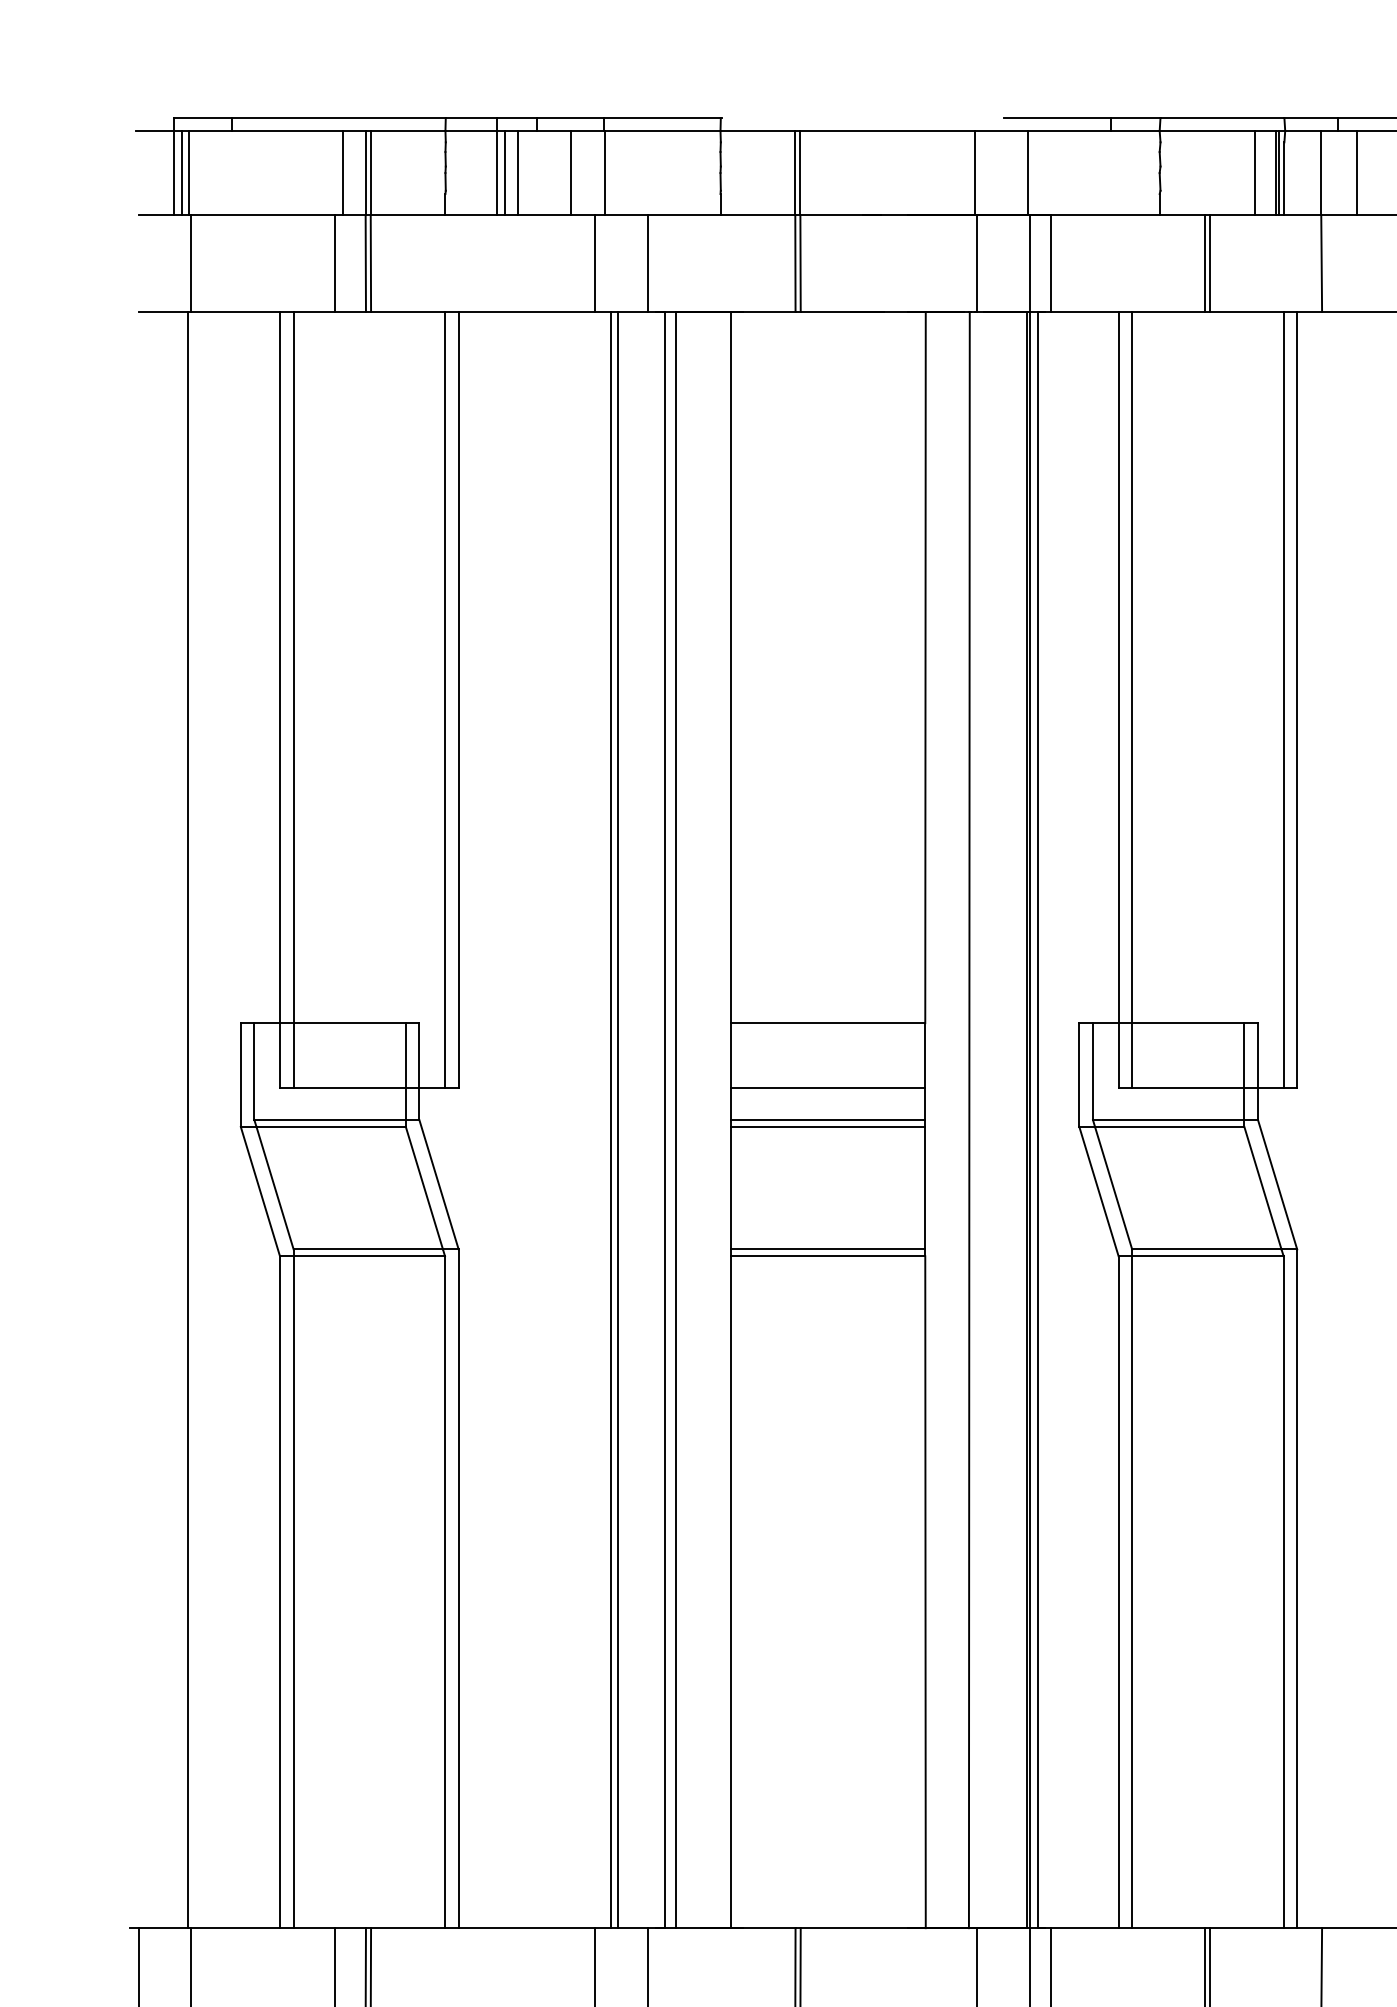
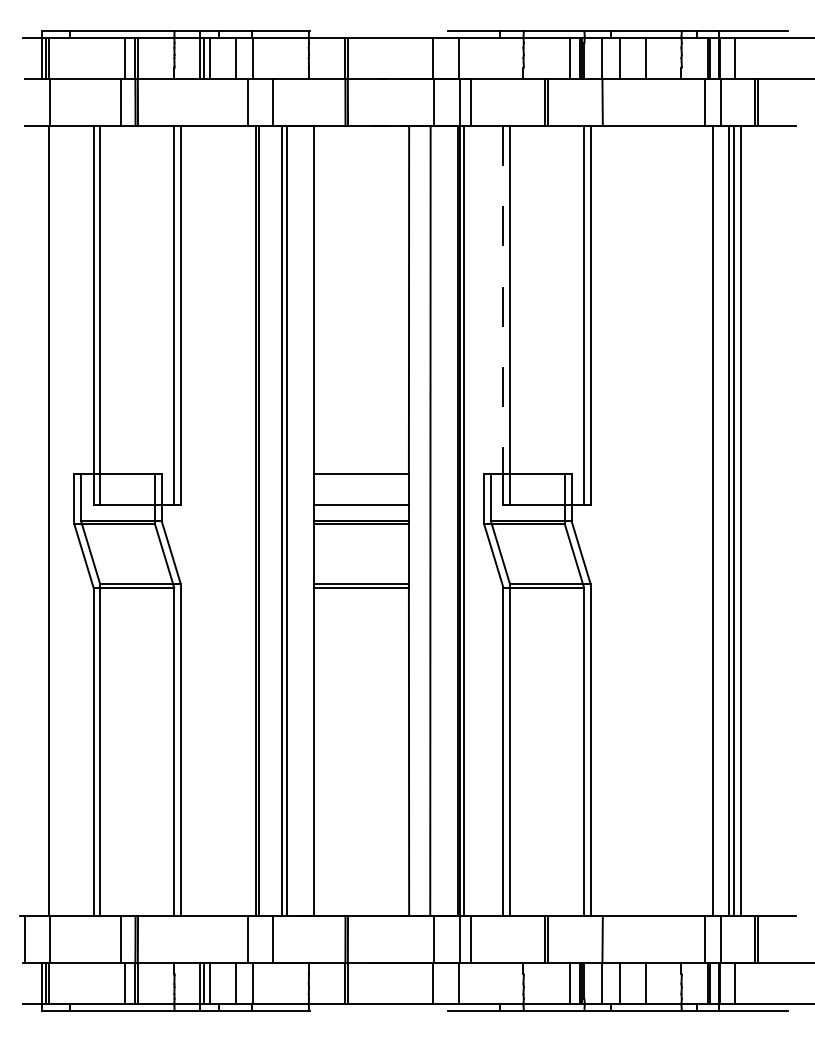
line: (1118, 666) -> (503, 299), solid -> dashed

